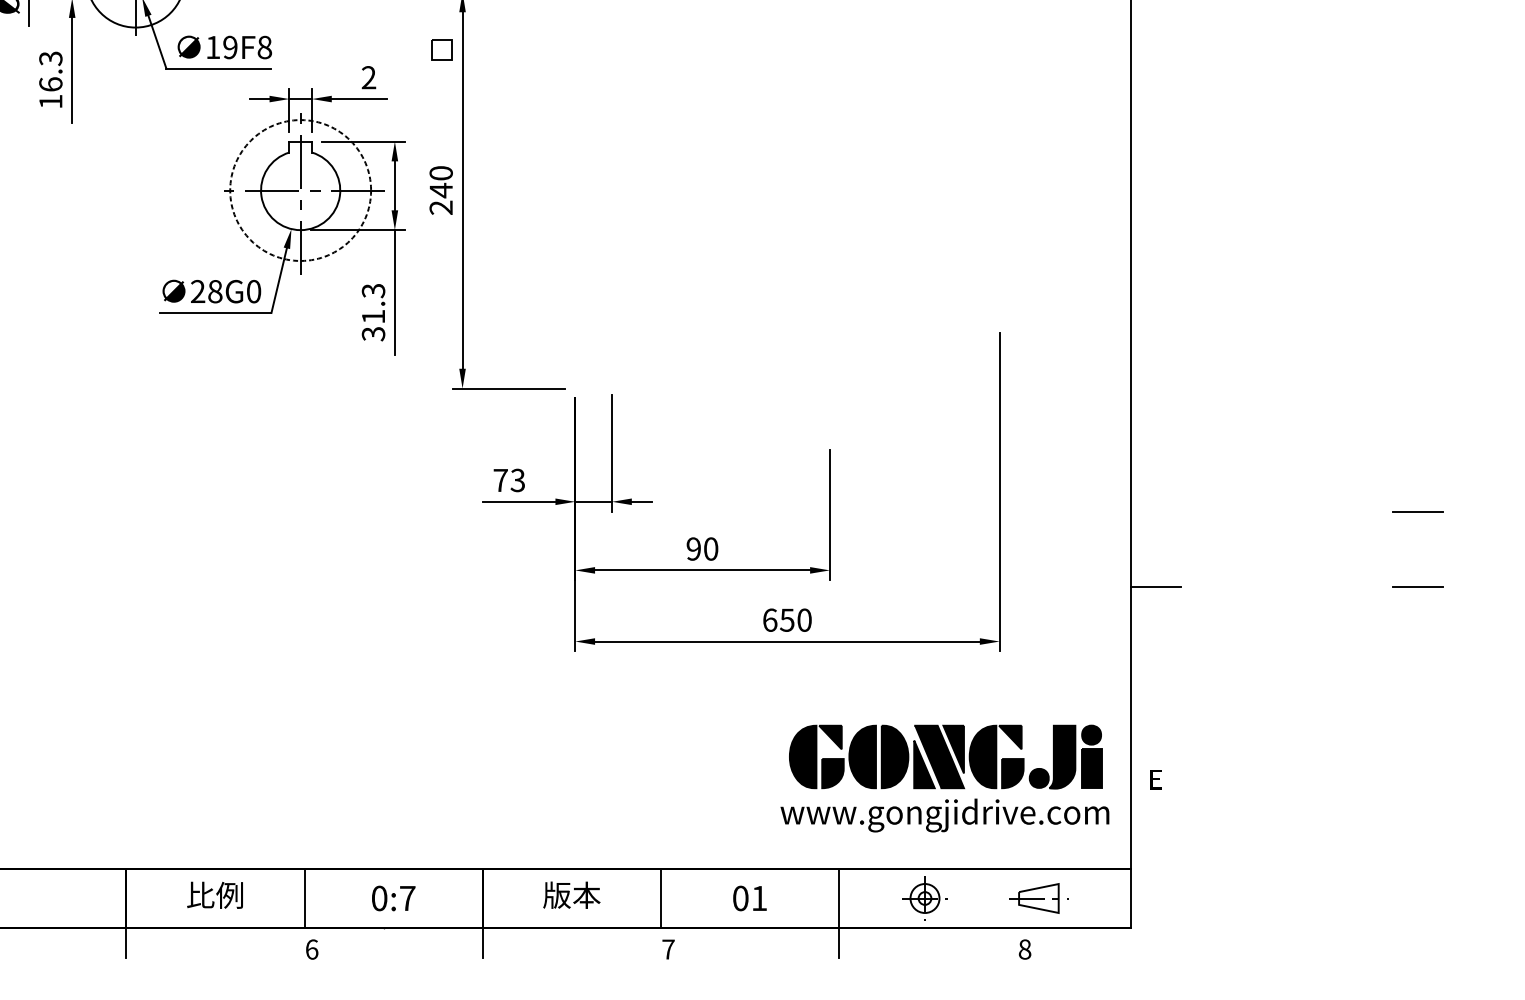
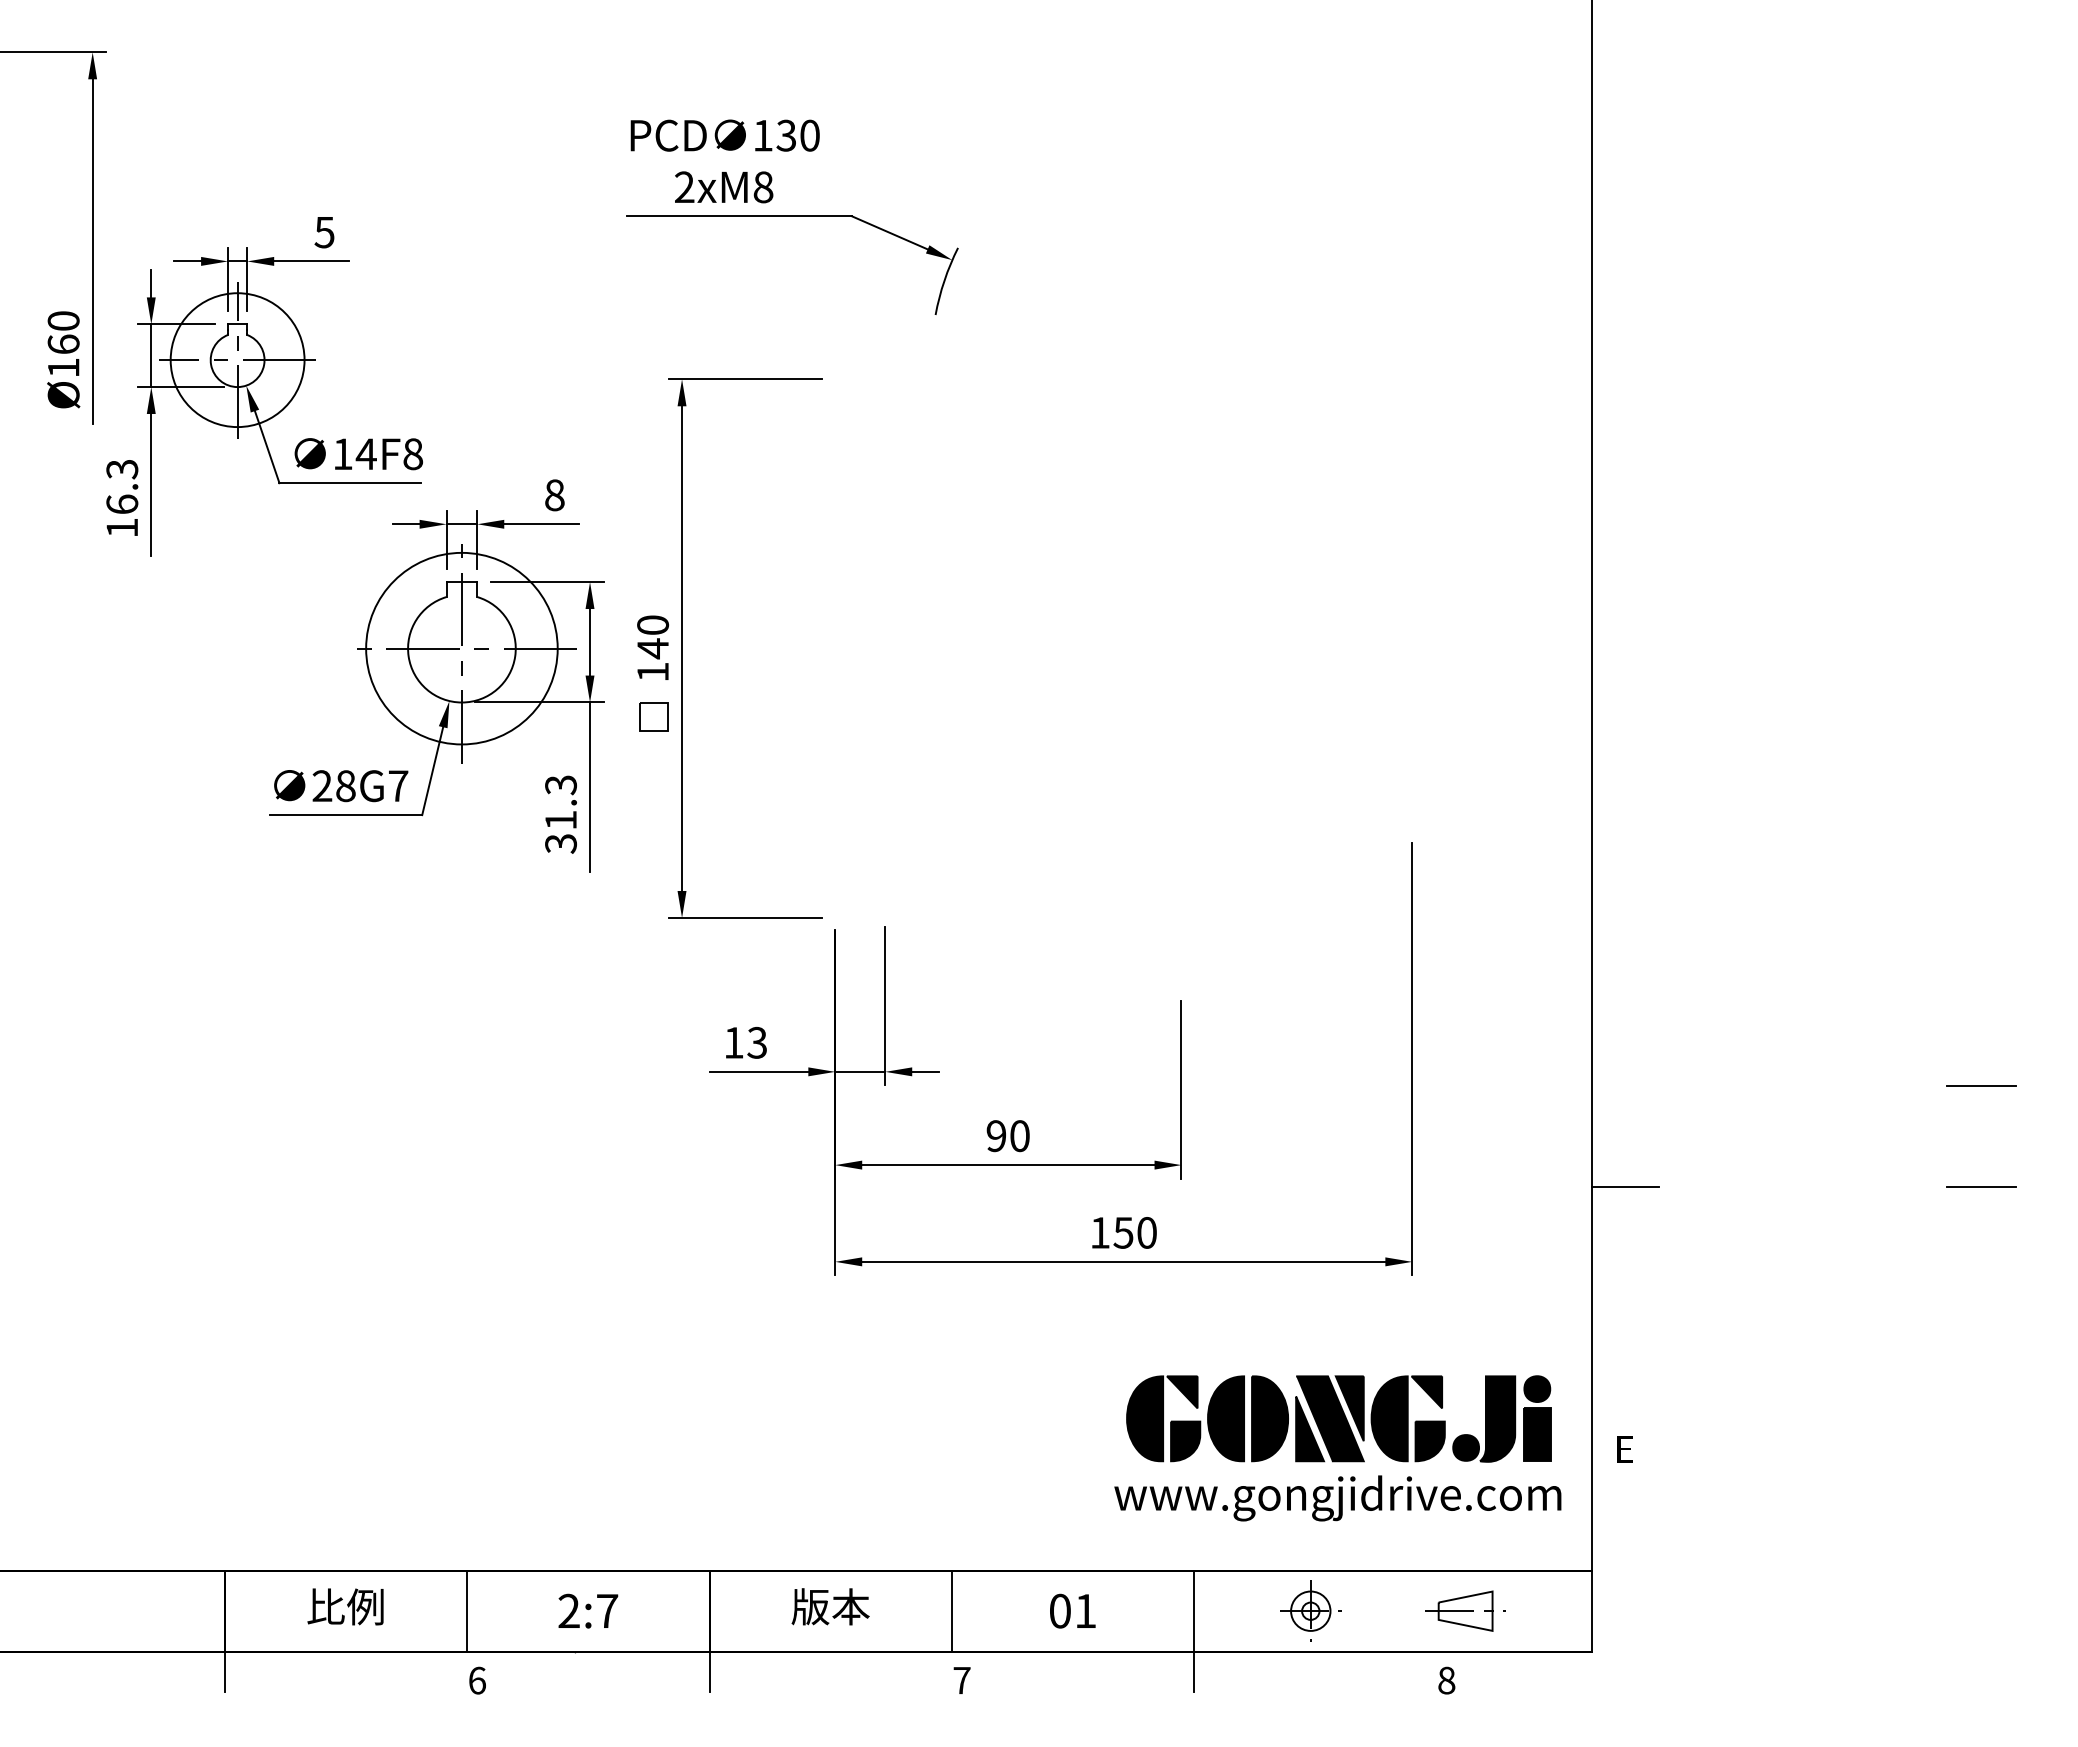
text: (229, 47) -> (365, 454), 19F8 -> 14F8
part: (441, 49) -> (653, 716), moved
text: (368, 77) -> (554, 495), 2 -> 8
circle: (300, 190) -> (461, 648), dashed -> solid
text: (440, 207) -> (652, 671), 240 -> 140
text: (254, 291) -> (398, 786), 28G0 -> 28G7
text: (500, 480) -> (733, 1042), 73 -> 13
text: (770, 619) -> (1100, 1232), 650 -> 150
text: (379, 897) -> (568, 1610), 0:7 -> 2:7

